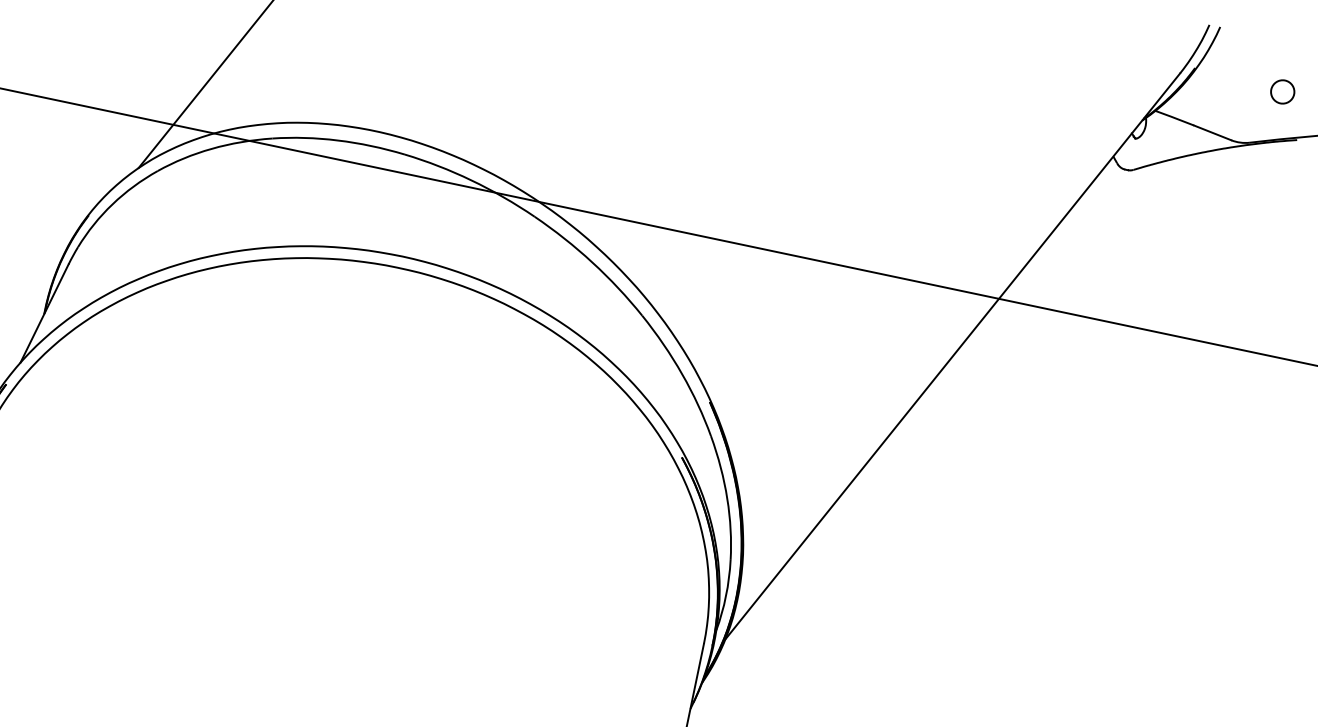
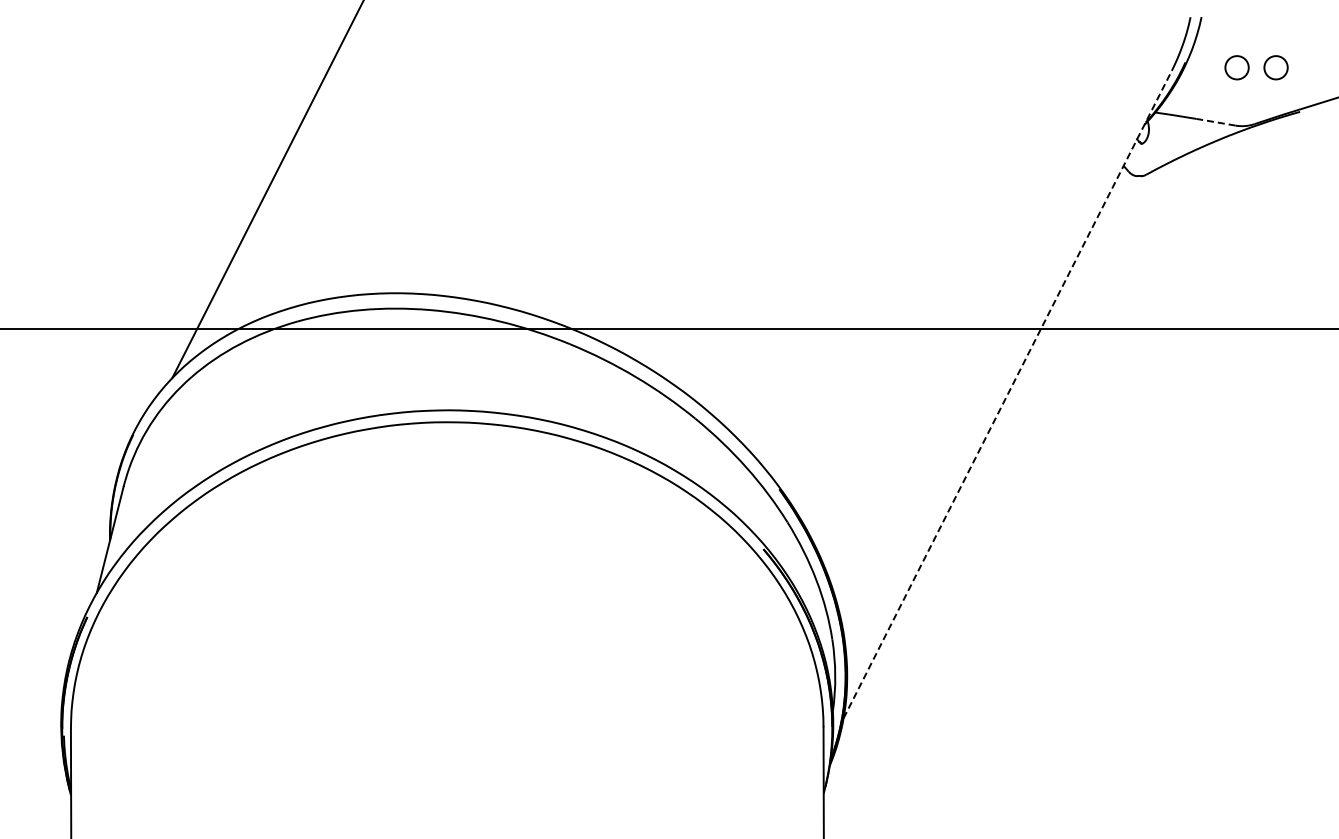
circle: (1244, 83) -> (1236, 67), added
line: (1212, 133) -> (1215, 122), solid -> dashed
line: (952, 356) -> (1007, 394), solid -> dashed

